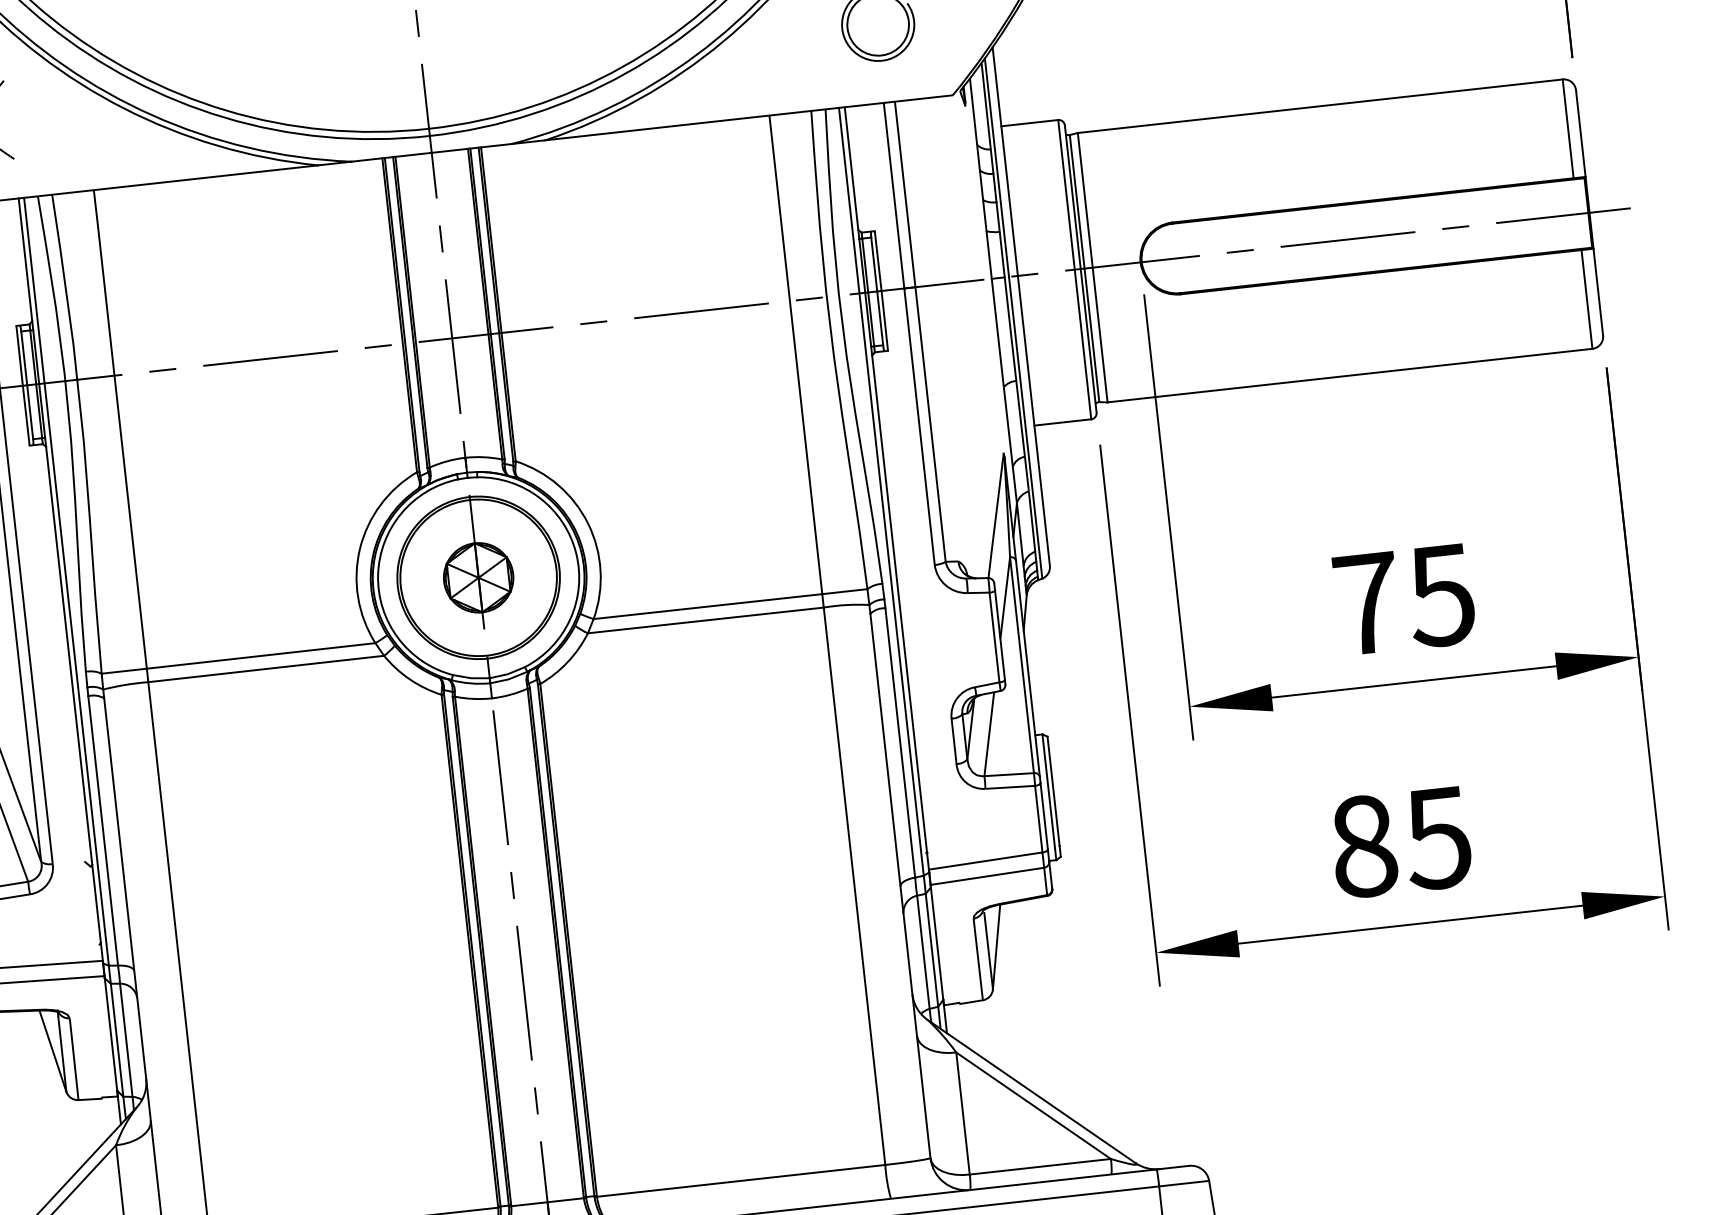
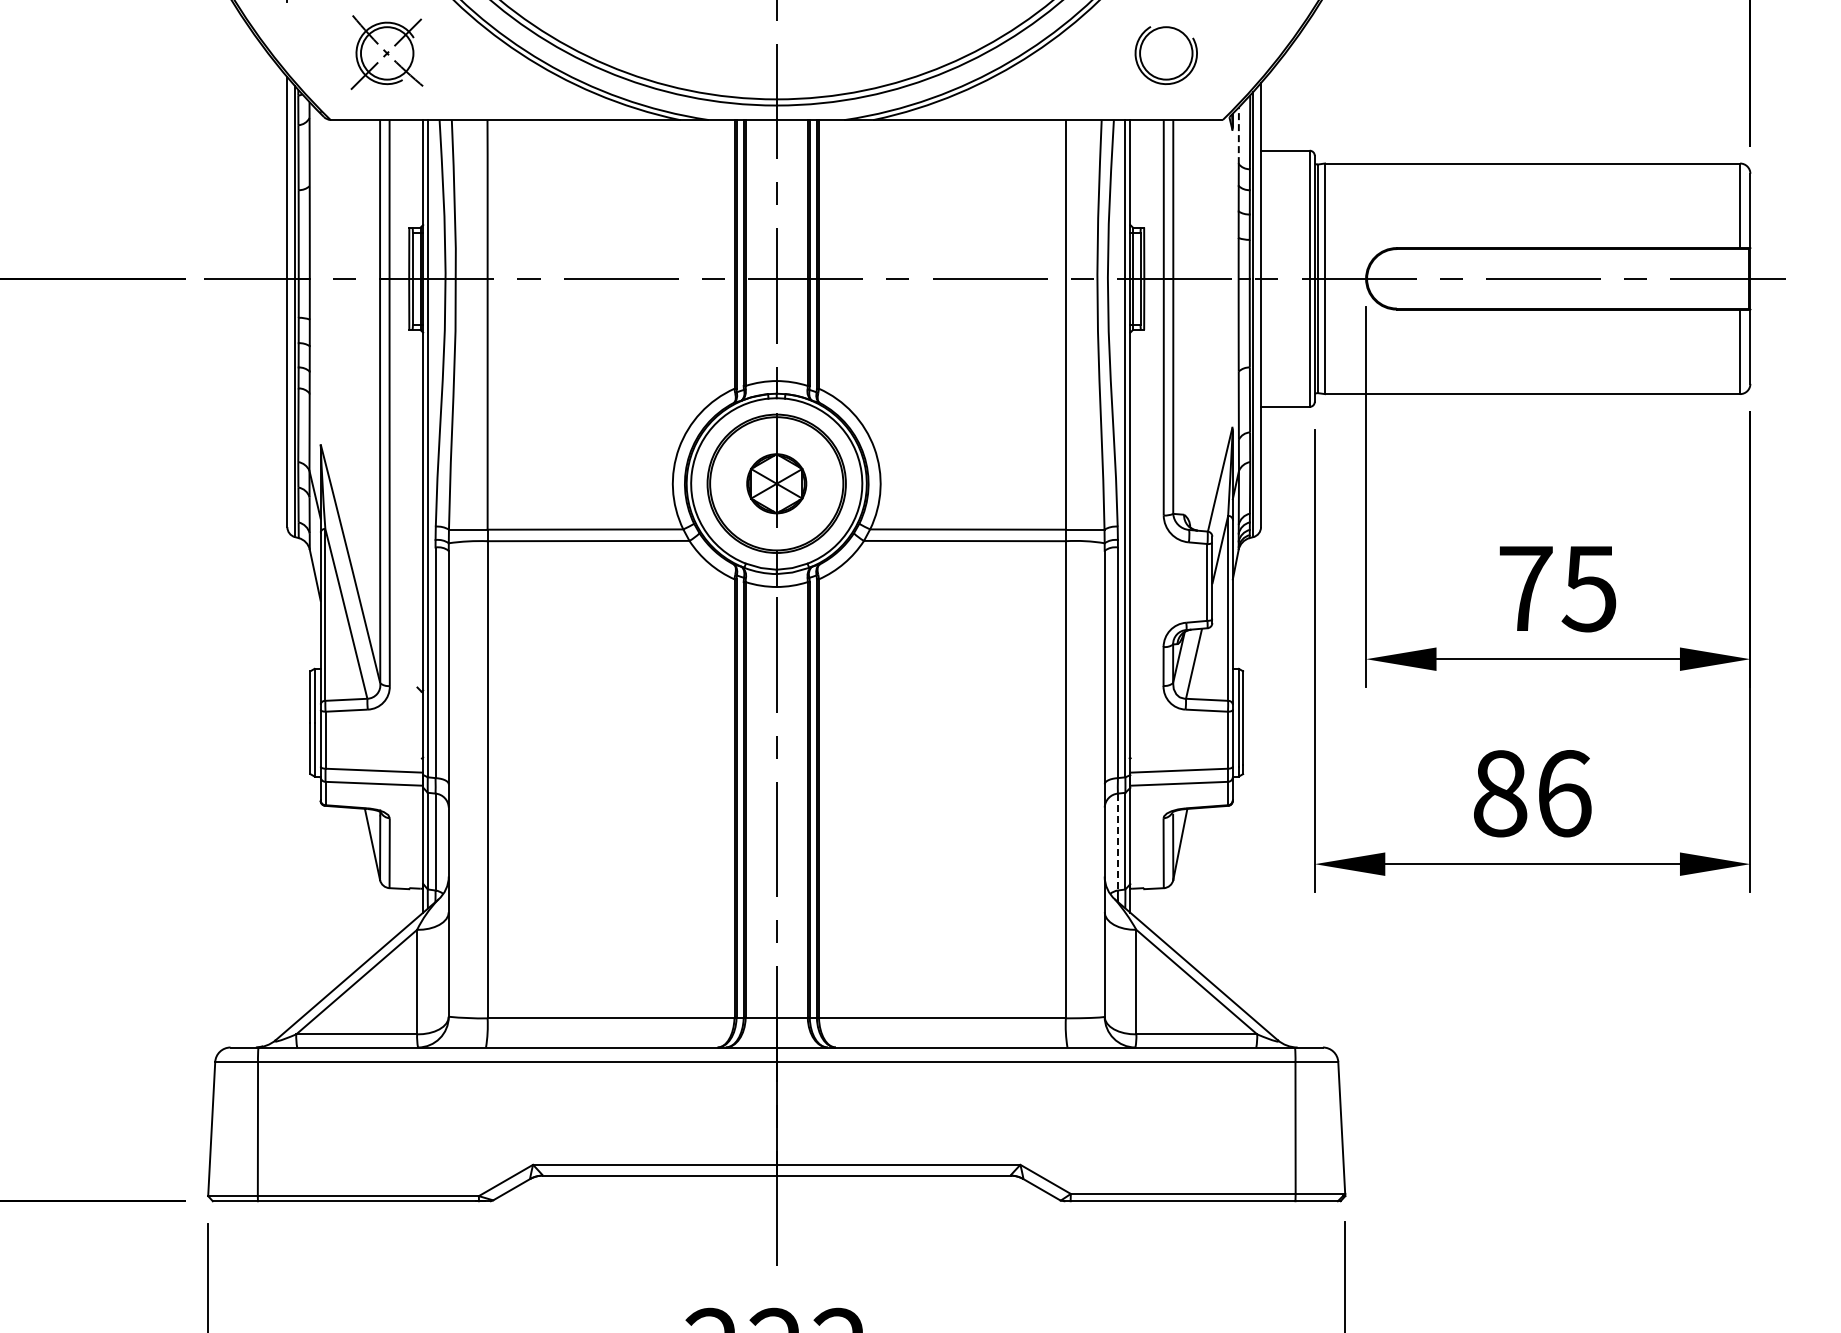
line: (973, 111) -> (1238, 135), solid -> dashed
text: (1437, 838) -> (1563, 793), 85 -> 86
line: (922, 952) -> (1117, 842), solid -> dashed

